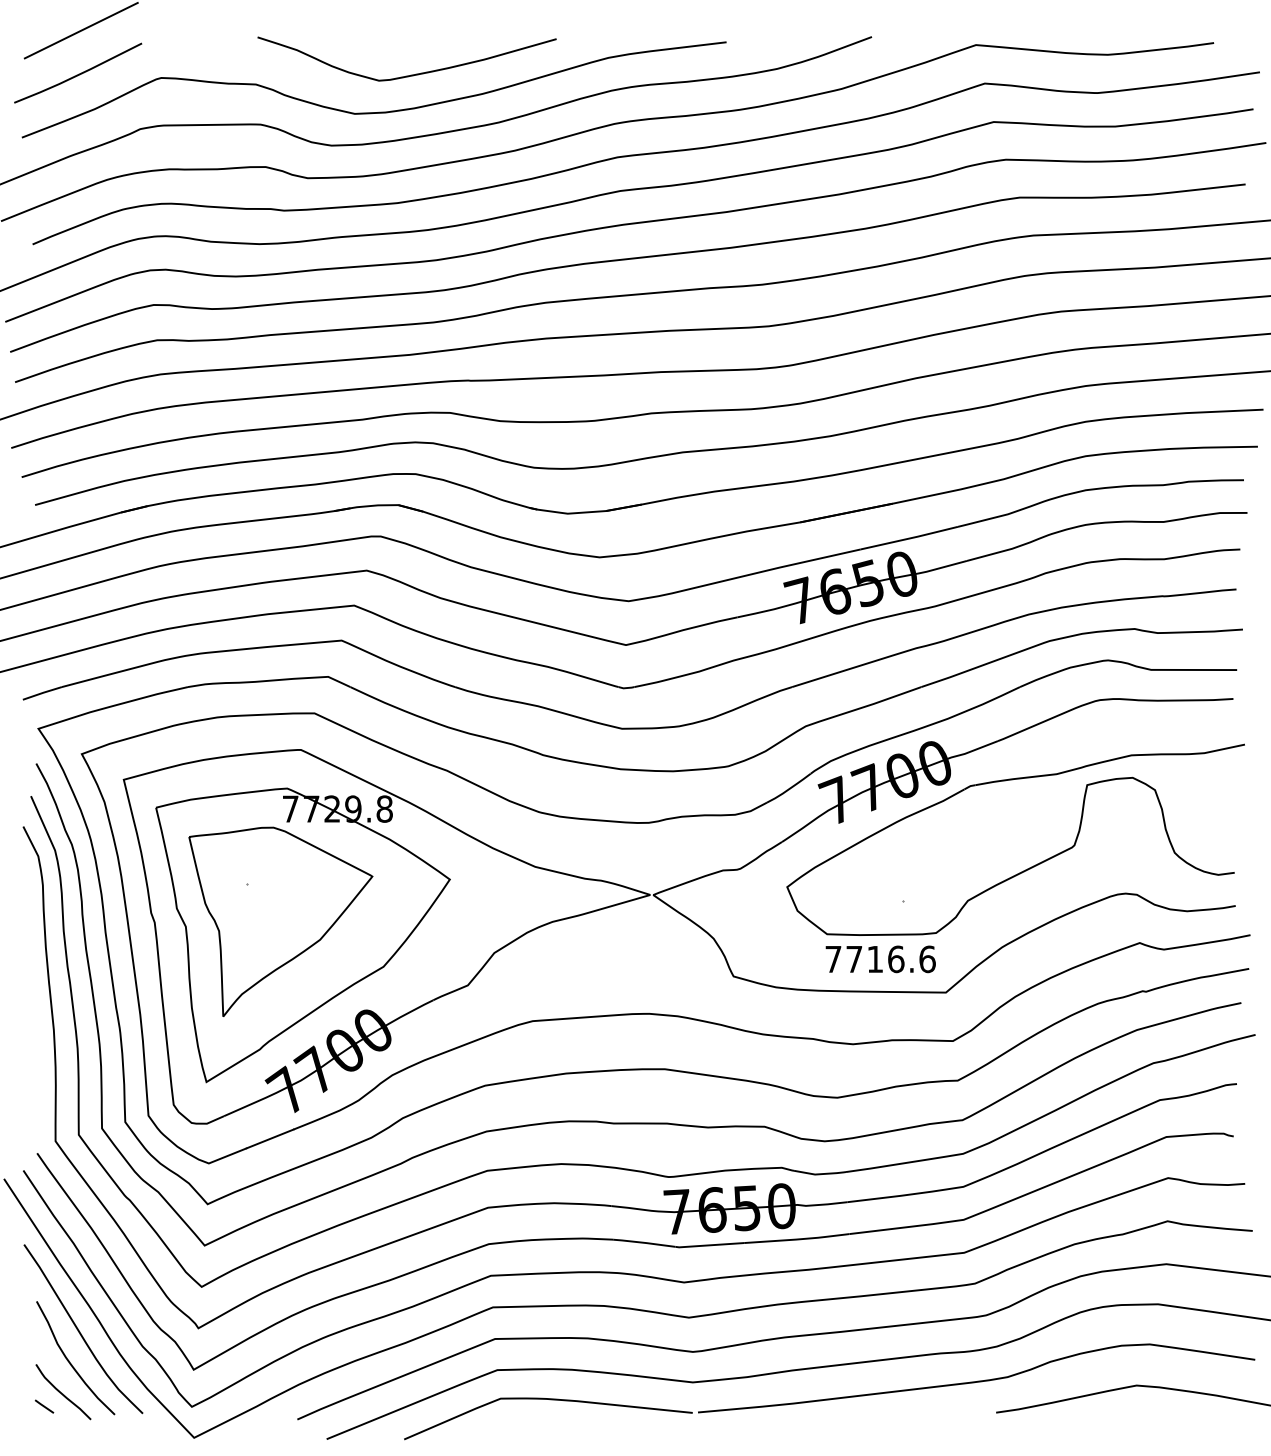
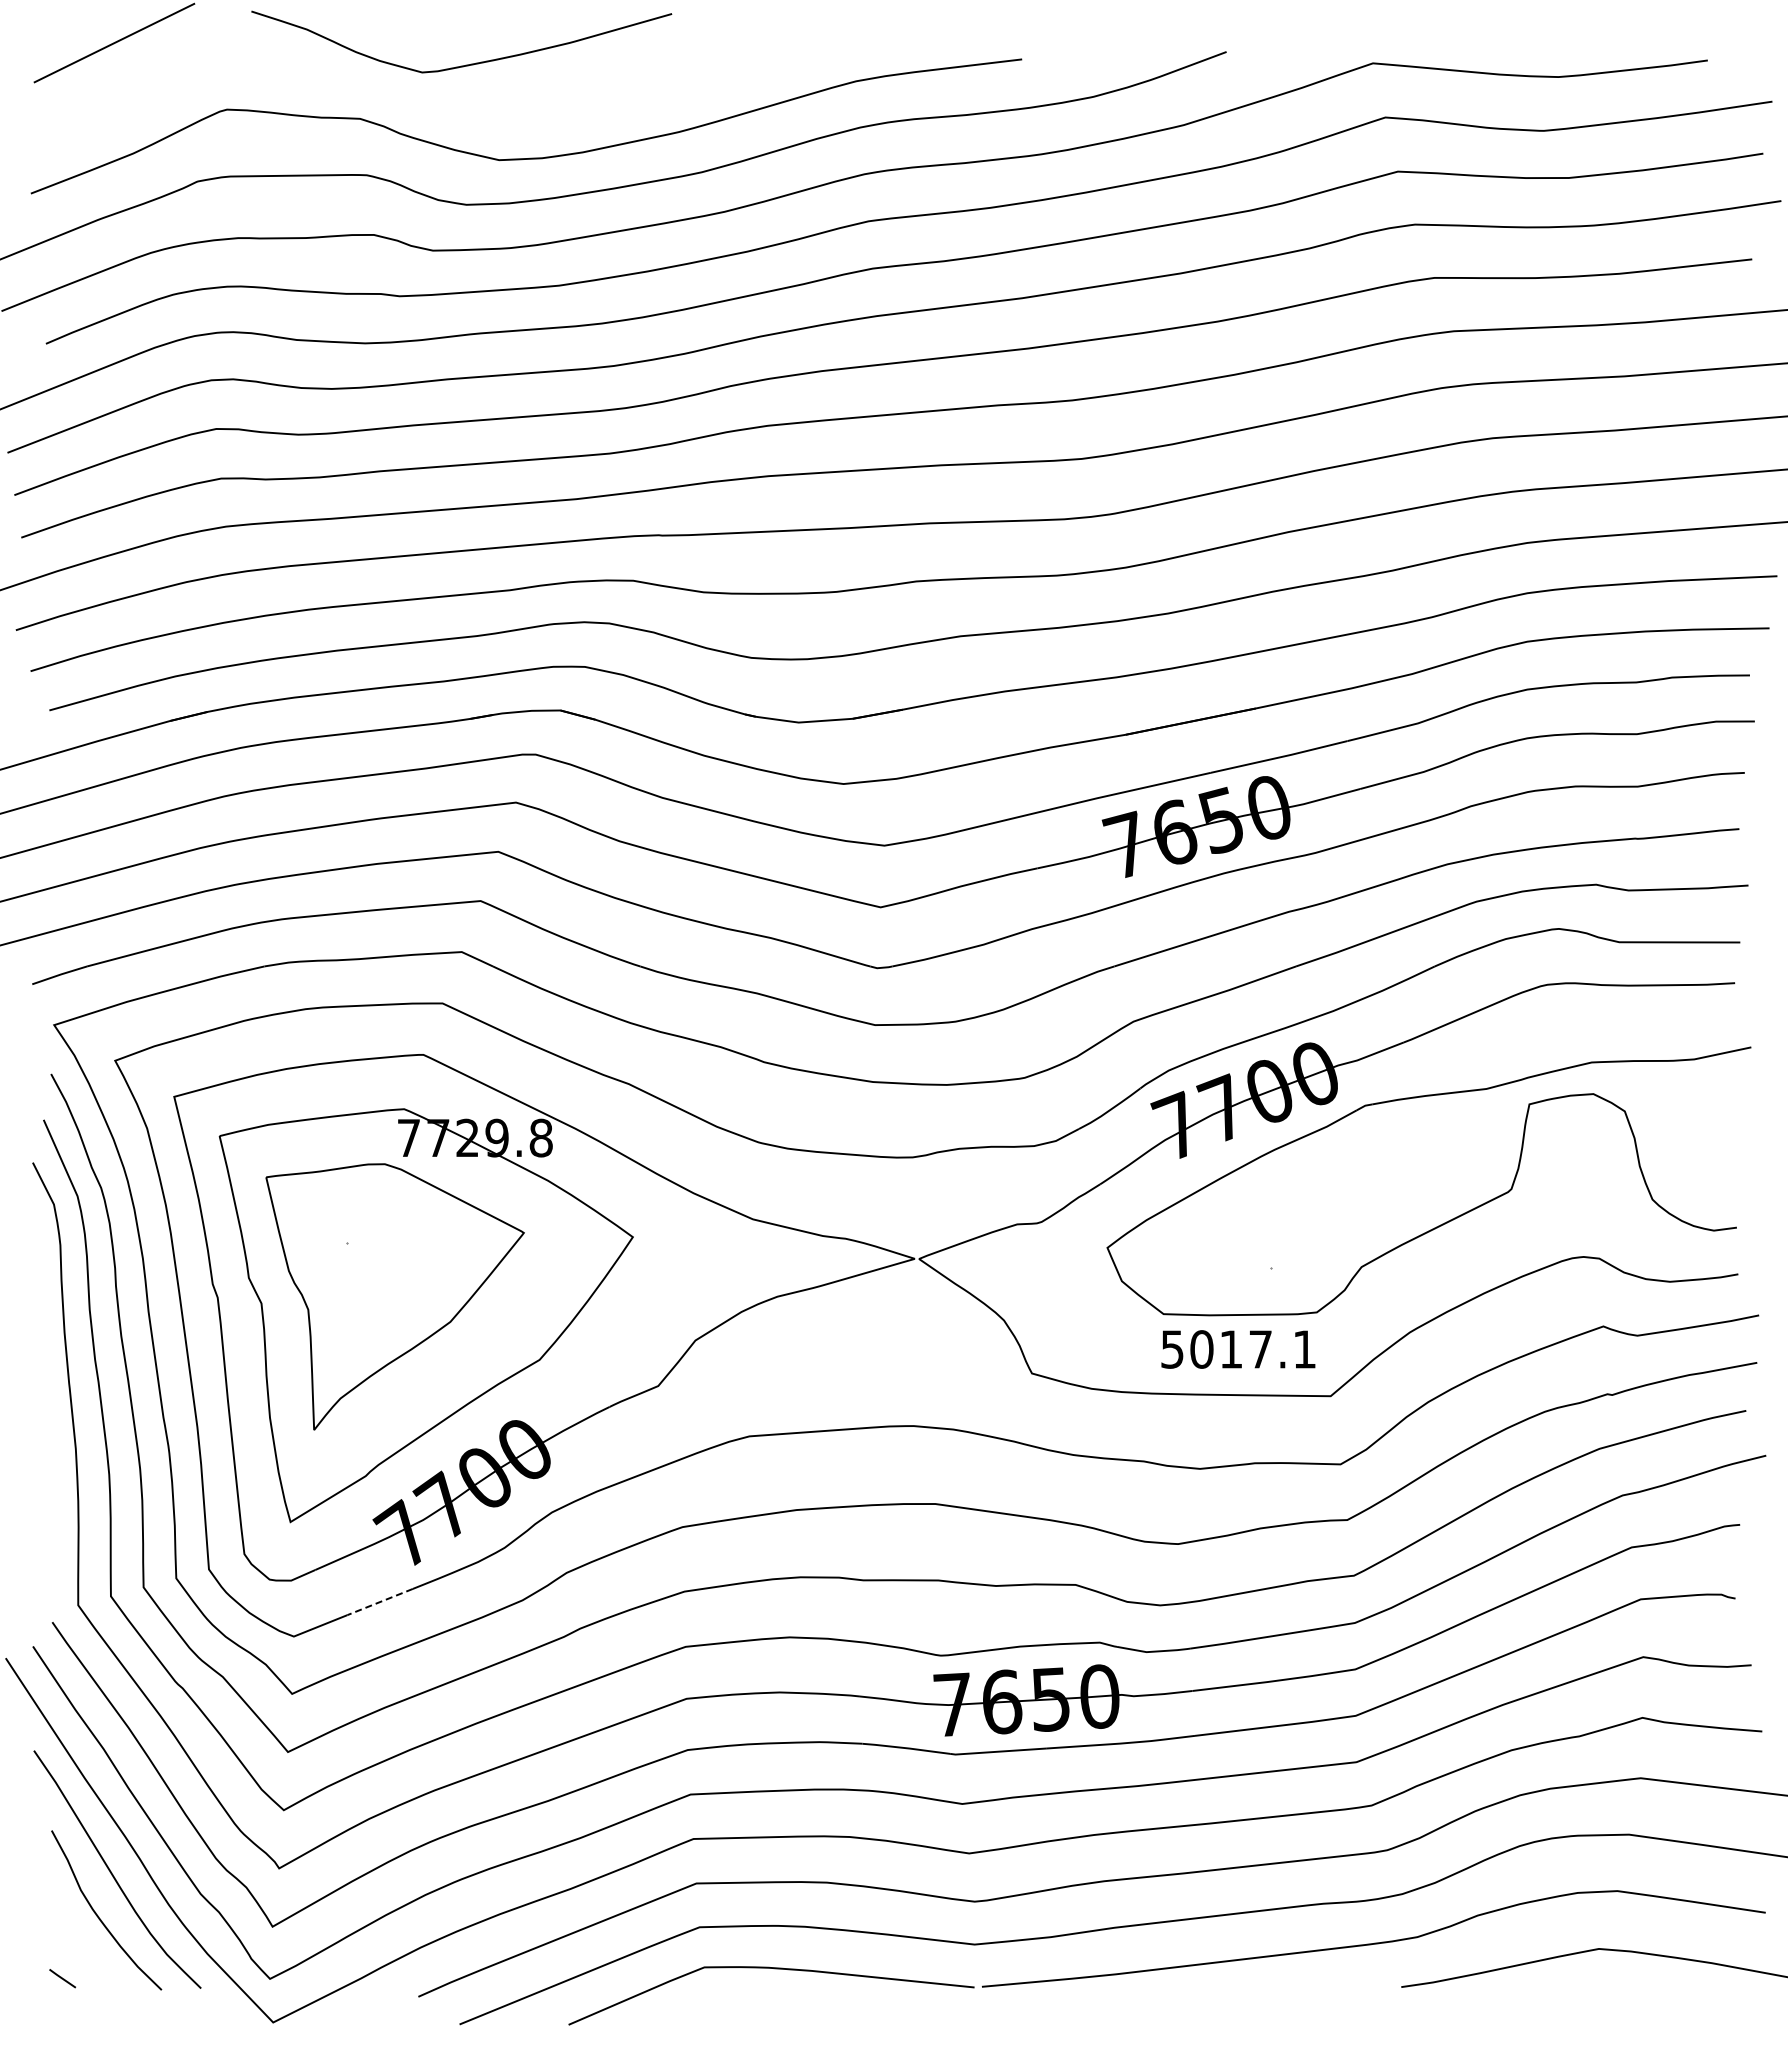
line: (77, 74) -> (109, 104), removed
curve: (410, 75) -> (466, 64), moved
text: (880, 959) -> (1238, 1349), 7716.6 -> 5017.1
line: (269, 1139) -> (379, 1602), solid -> dashed
curve: (62, 1393) -> (87, 1959), removed

